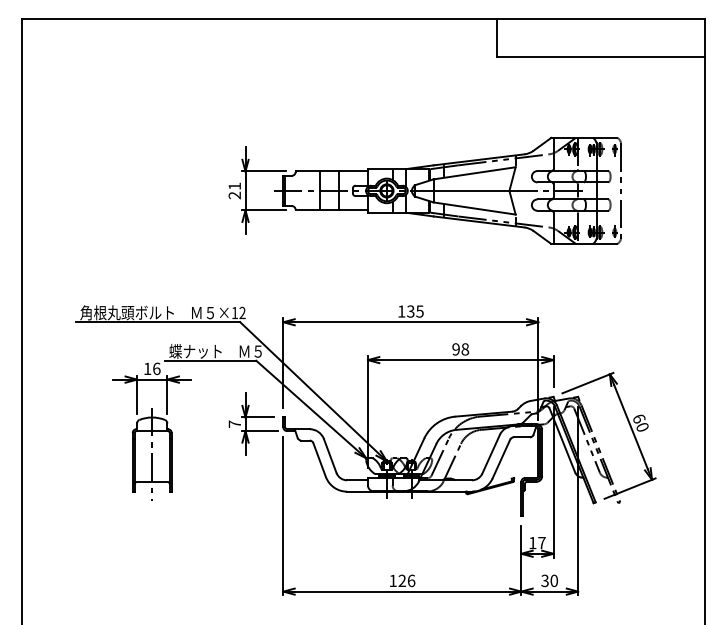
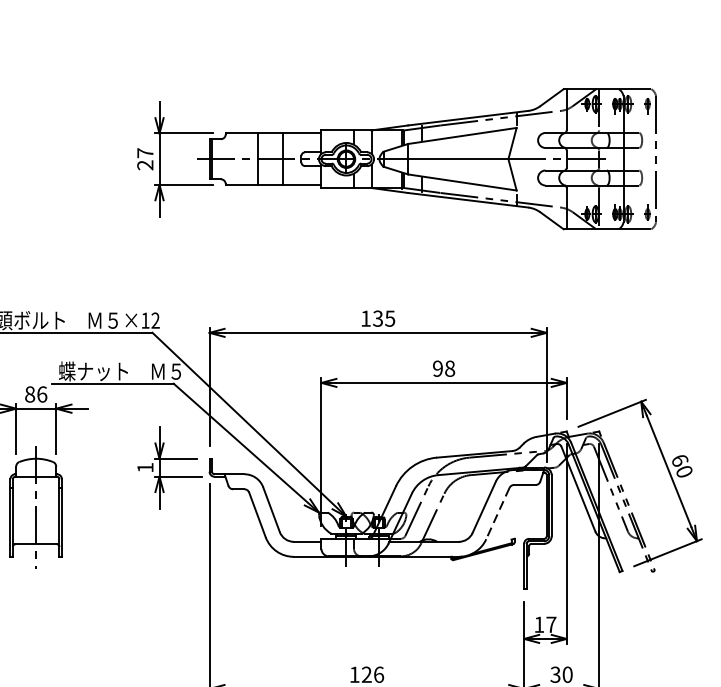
text: (234, 186) -> (144, 153), 21 -> 27
text: (147, 368) -> (29, 394), 16 -> 86
text: (234, 423) -> (144, 466), 7 -> 1
line: (501, 459) -> (497, 514), solid -> dashed

